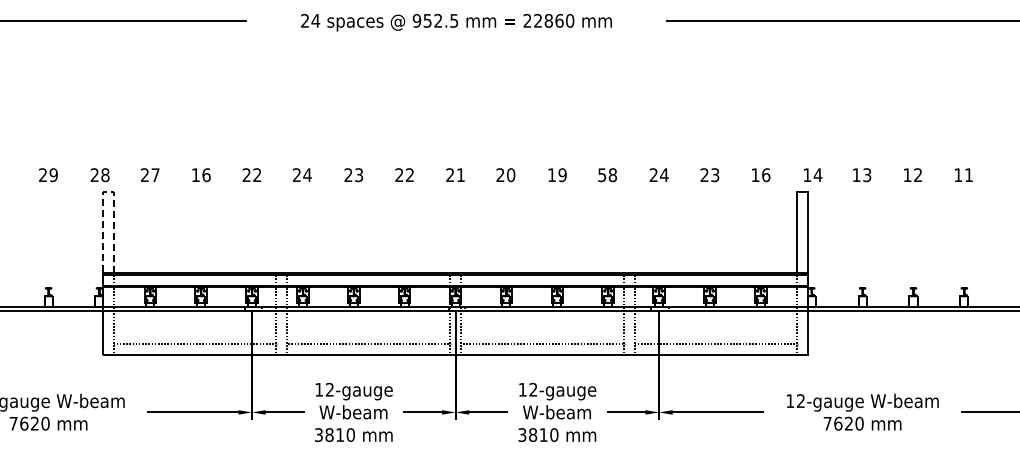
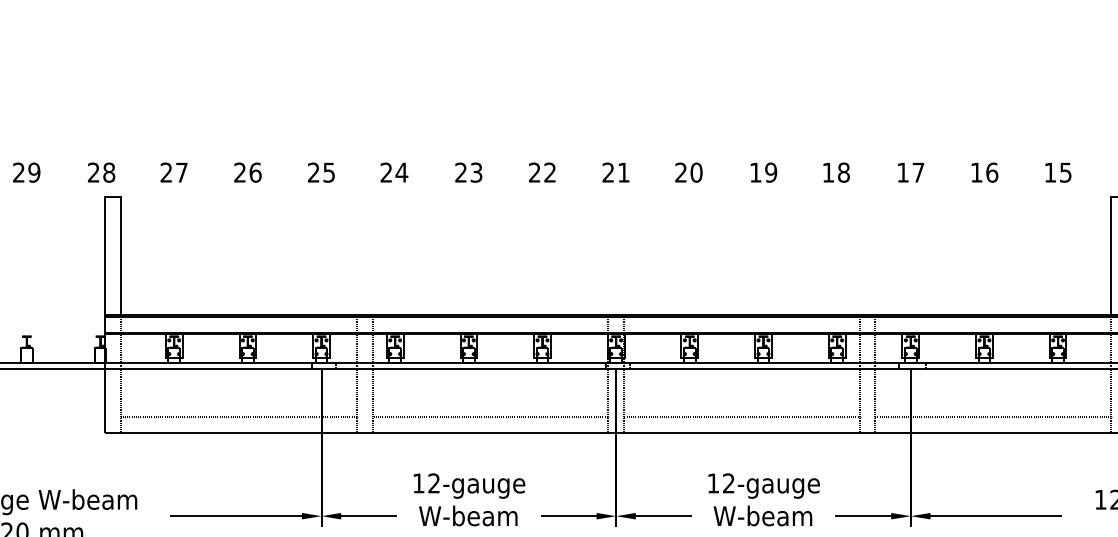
text: (195, 174) -> (239, 171), 16 -> 26
text: (658, 174) -> (909, 171), 24 -> 17
text: (257, 175) -> (329, 173), 22 -> 25
text: (602, 175) -> (828, 173), 58 -> 18
text: (709, 175) -> (983, 173), 23 -> 16
text: (766, 175) -> (1066, 173), 16 -> 15
line: (107, 191) -> (112, 196), dashed -> solid

